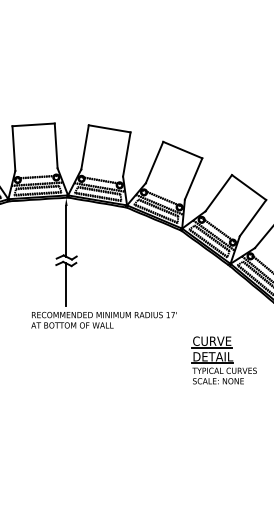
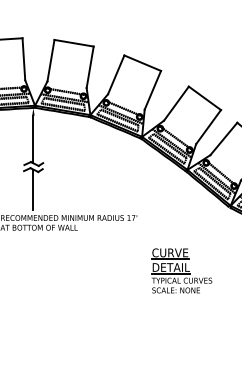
part: (223, 360) -> (180, 270), moved

